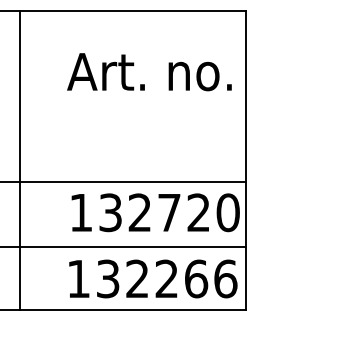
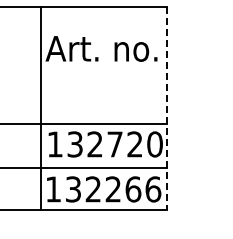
line: (19, 159) -> (40, 108), moved
line: (246, 159) -> (167, 108), solid -> dashed

